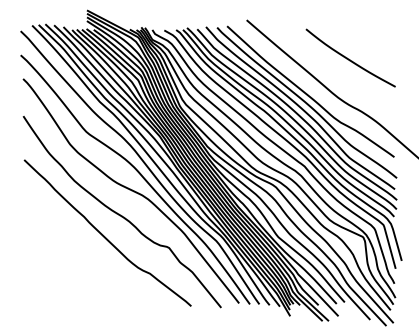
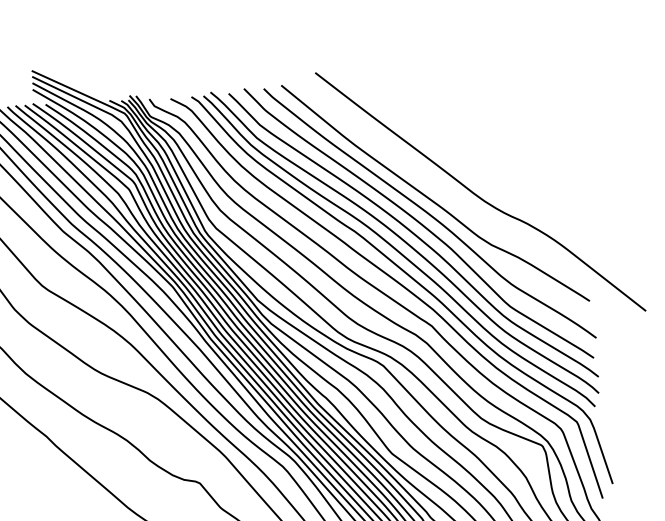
curve: (350, 59) -> (502, 132), removed

